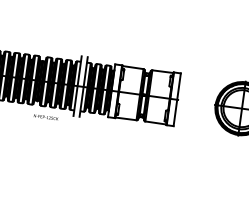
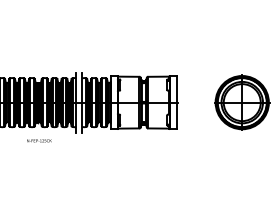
text: (46, 117) -> (39, 140), moved

